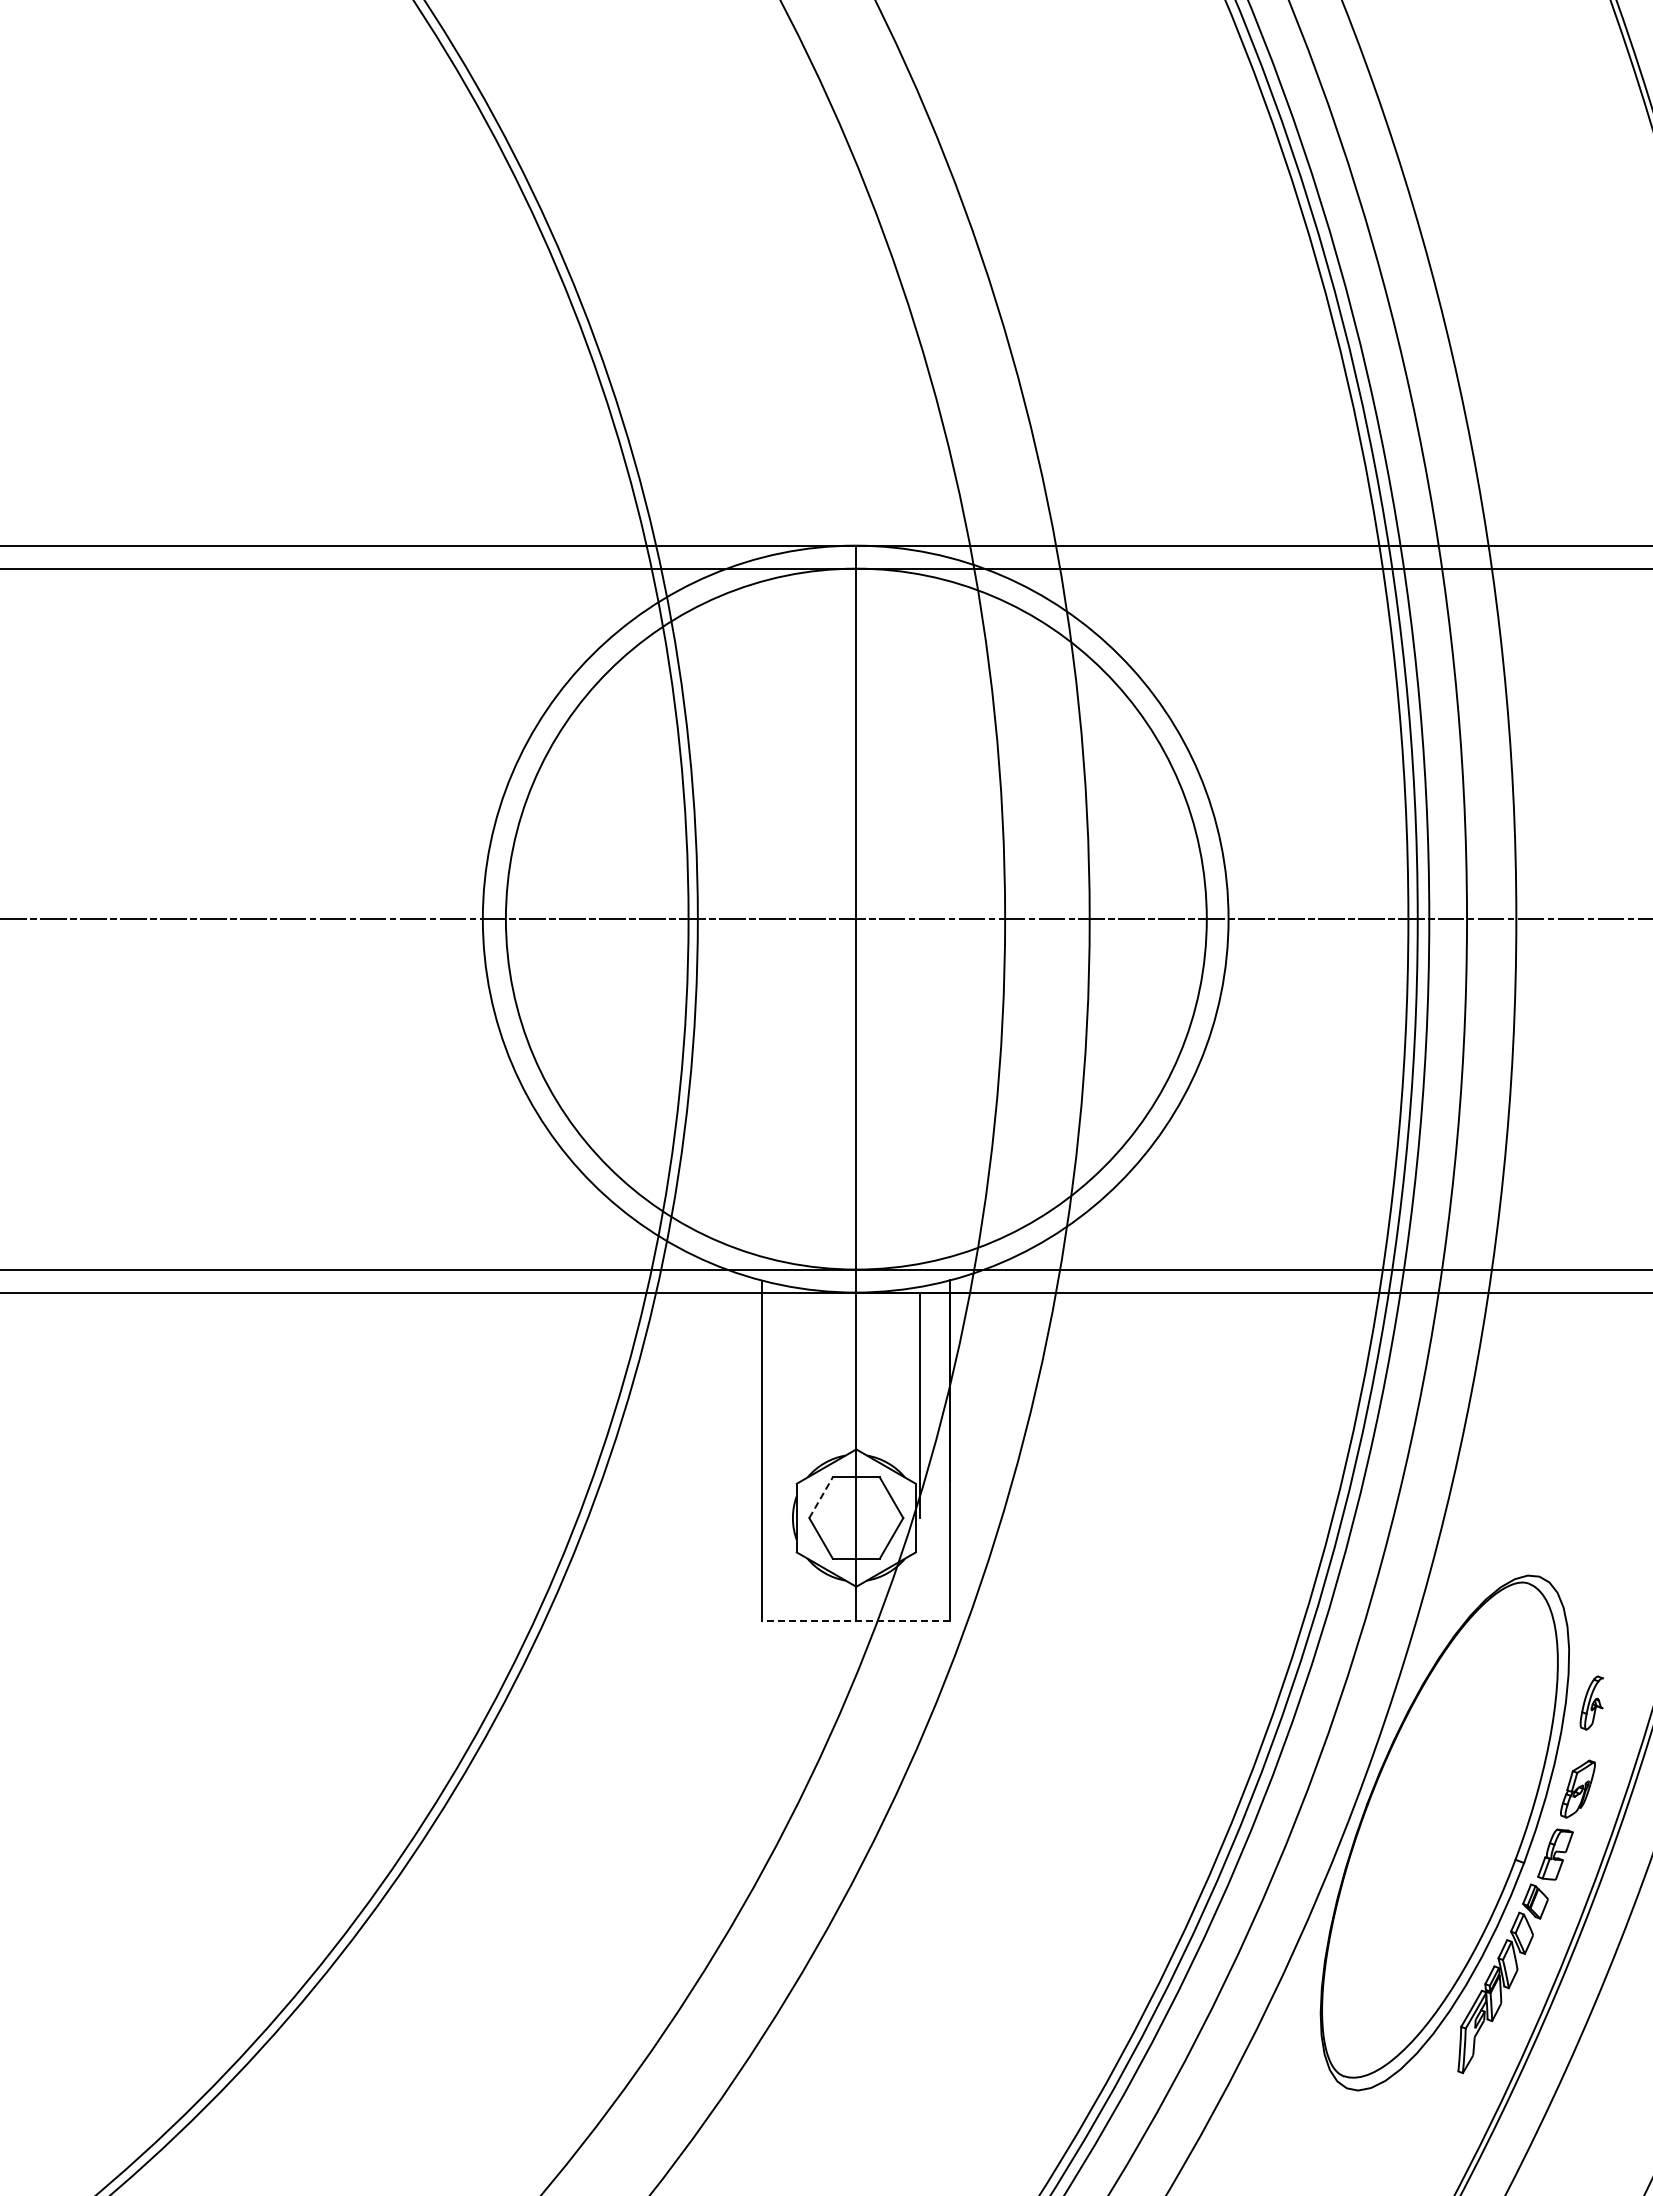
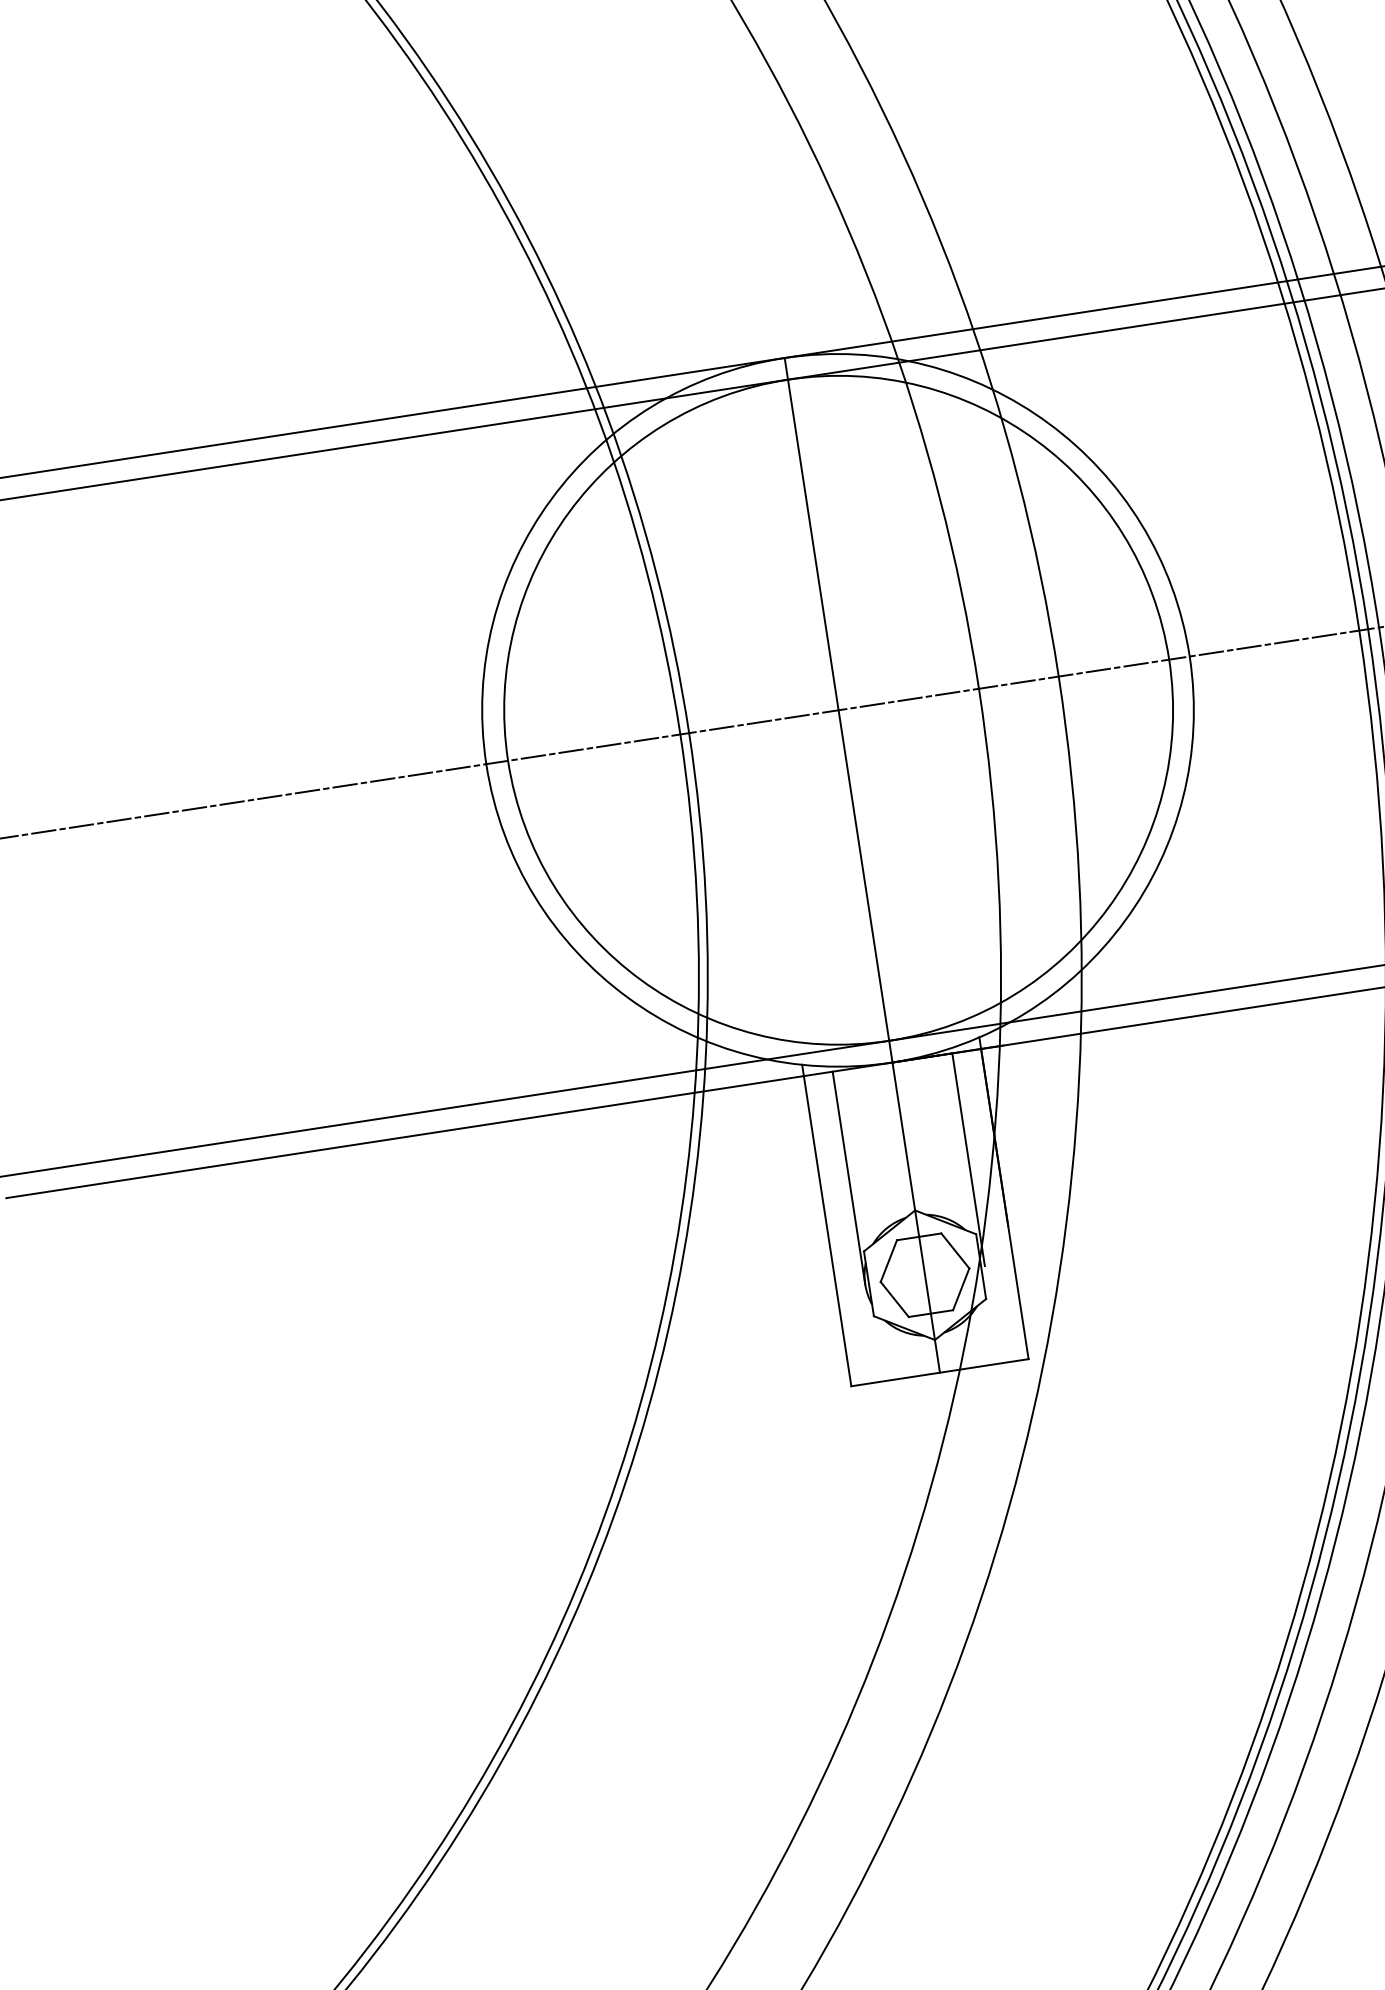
line: (792, 1405) -> (848, 1178), added
line: (821, 1497) -> (889, 1260), dashed -> solid
line: (856, 1621) -> (940, 1372), dashed -> solid

